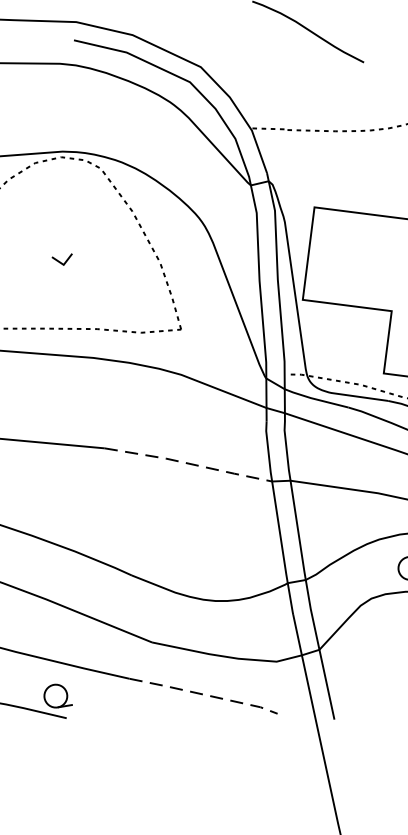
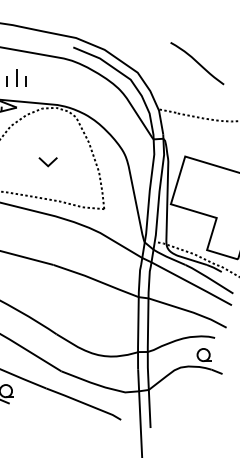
part: (61, 260) -> (47, 162), size x1.67
line: (188, 463) -> (96, 280), dashed -> solid
line: (204, 694) -> (84, 403), dashed -> solid

